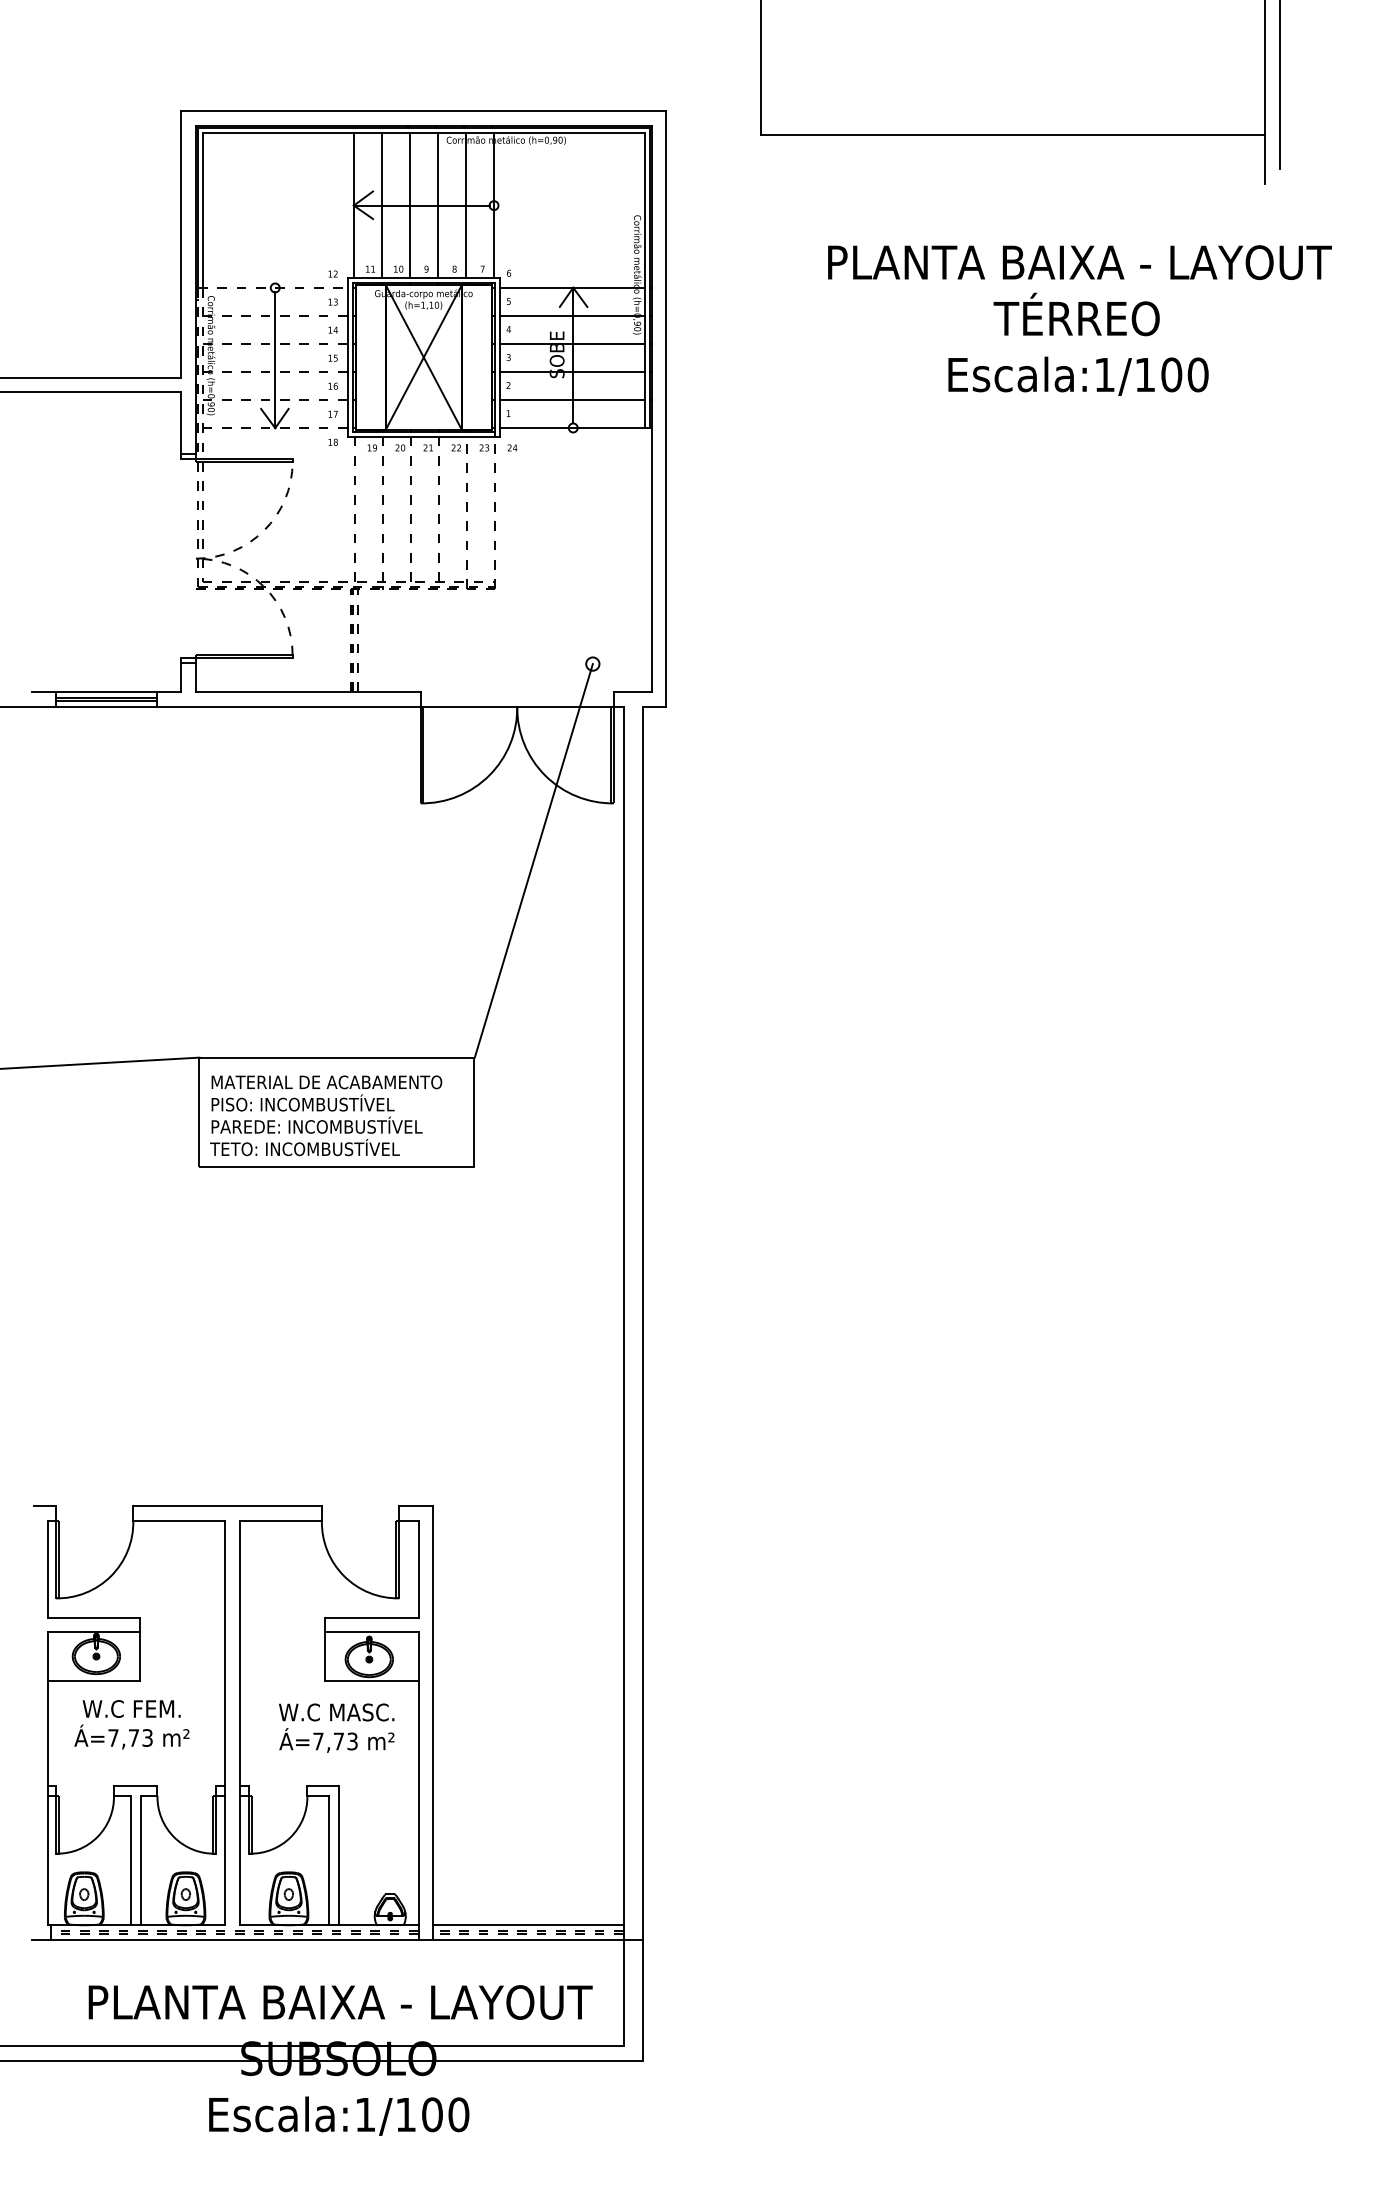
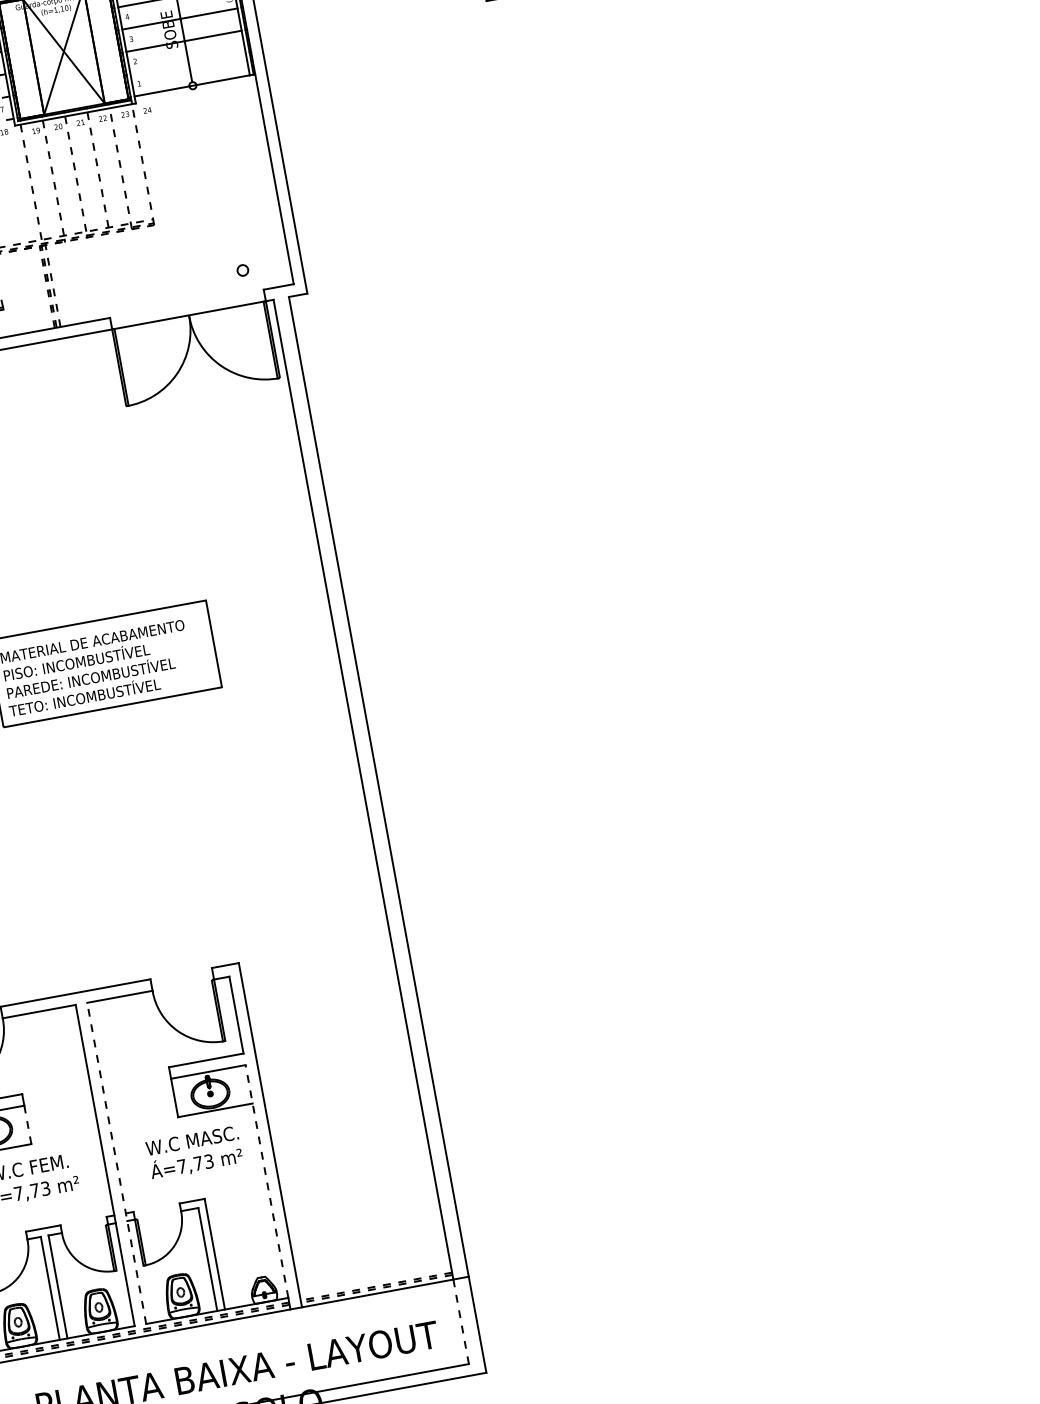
line: (571, 399) -> (187, 63), removed
line: (533, 860) -> (224, 435), removed
line: (140, 1656) -> (28, 1124), solid -> dashed
line: (239, 1722) -> (116, 1162), solid -> dashed
line: (418, 1778) -> (266, 1181), solid -> dashed
line: (528, 1925) -> (375, 1282), removed
line: (623, 1993) -> (461, 1322), solid -> dashed

